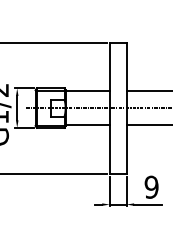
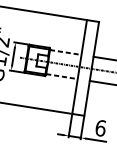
line: (88, 91) -> (66, 52), solid -> dashed
line: (88, 125) -> (62, 77), solid -> dashed
text: (151, 186) -> (100, 127), 9 -> 6

